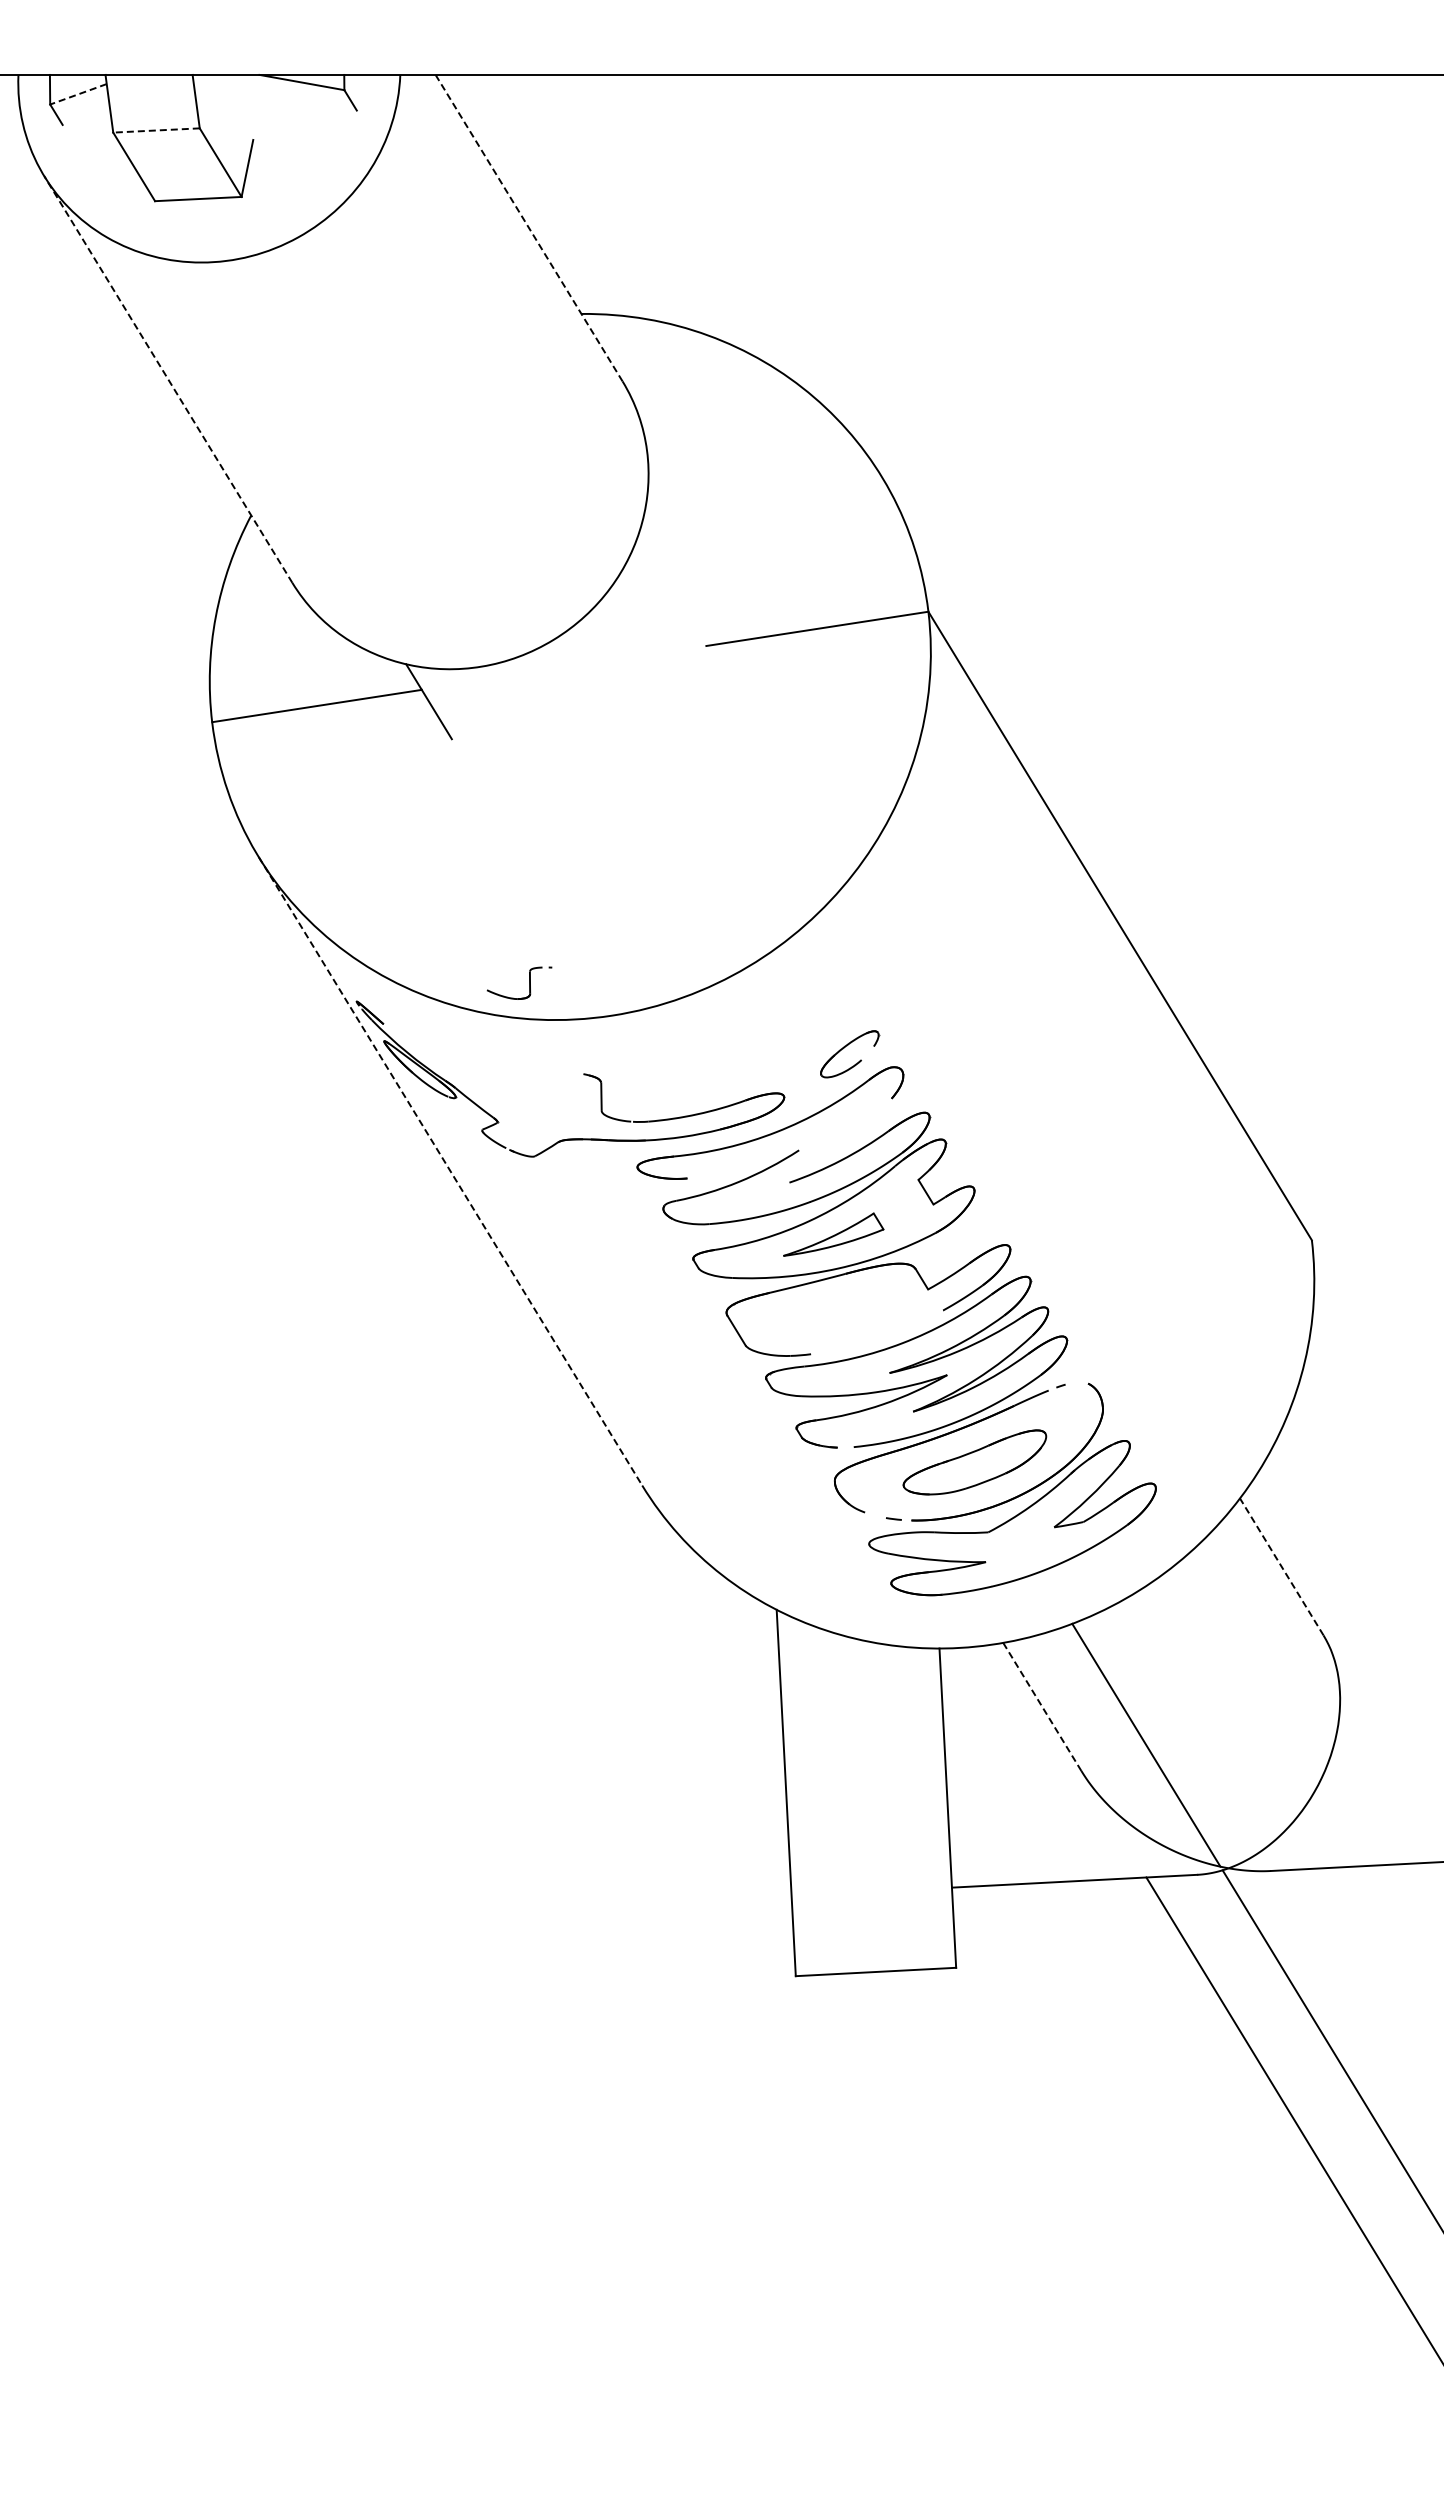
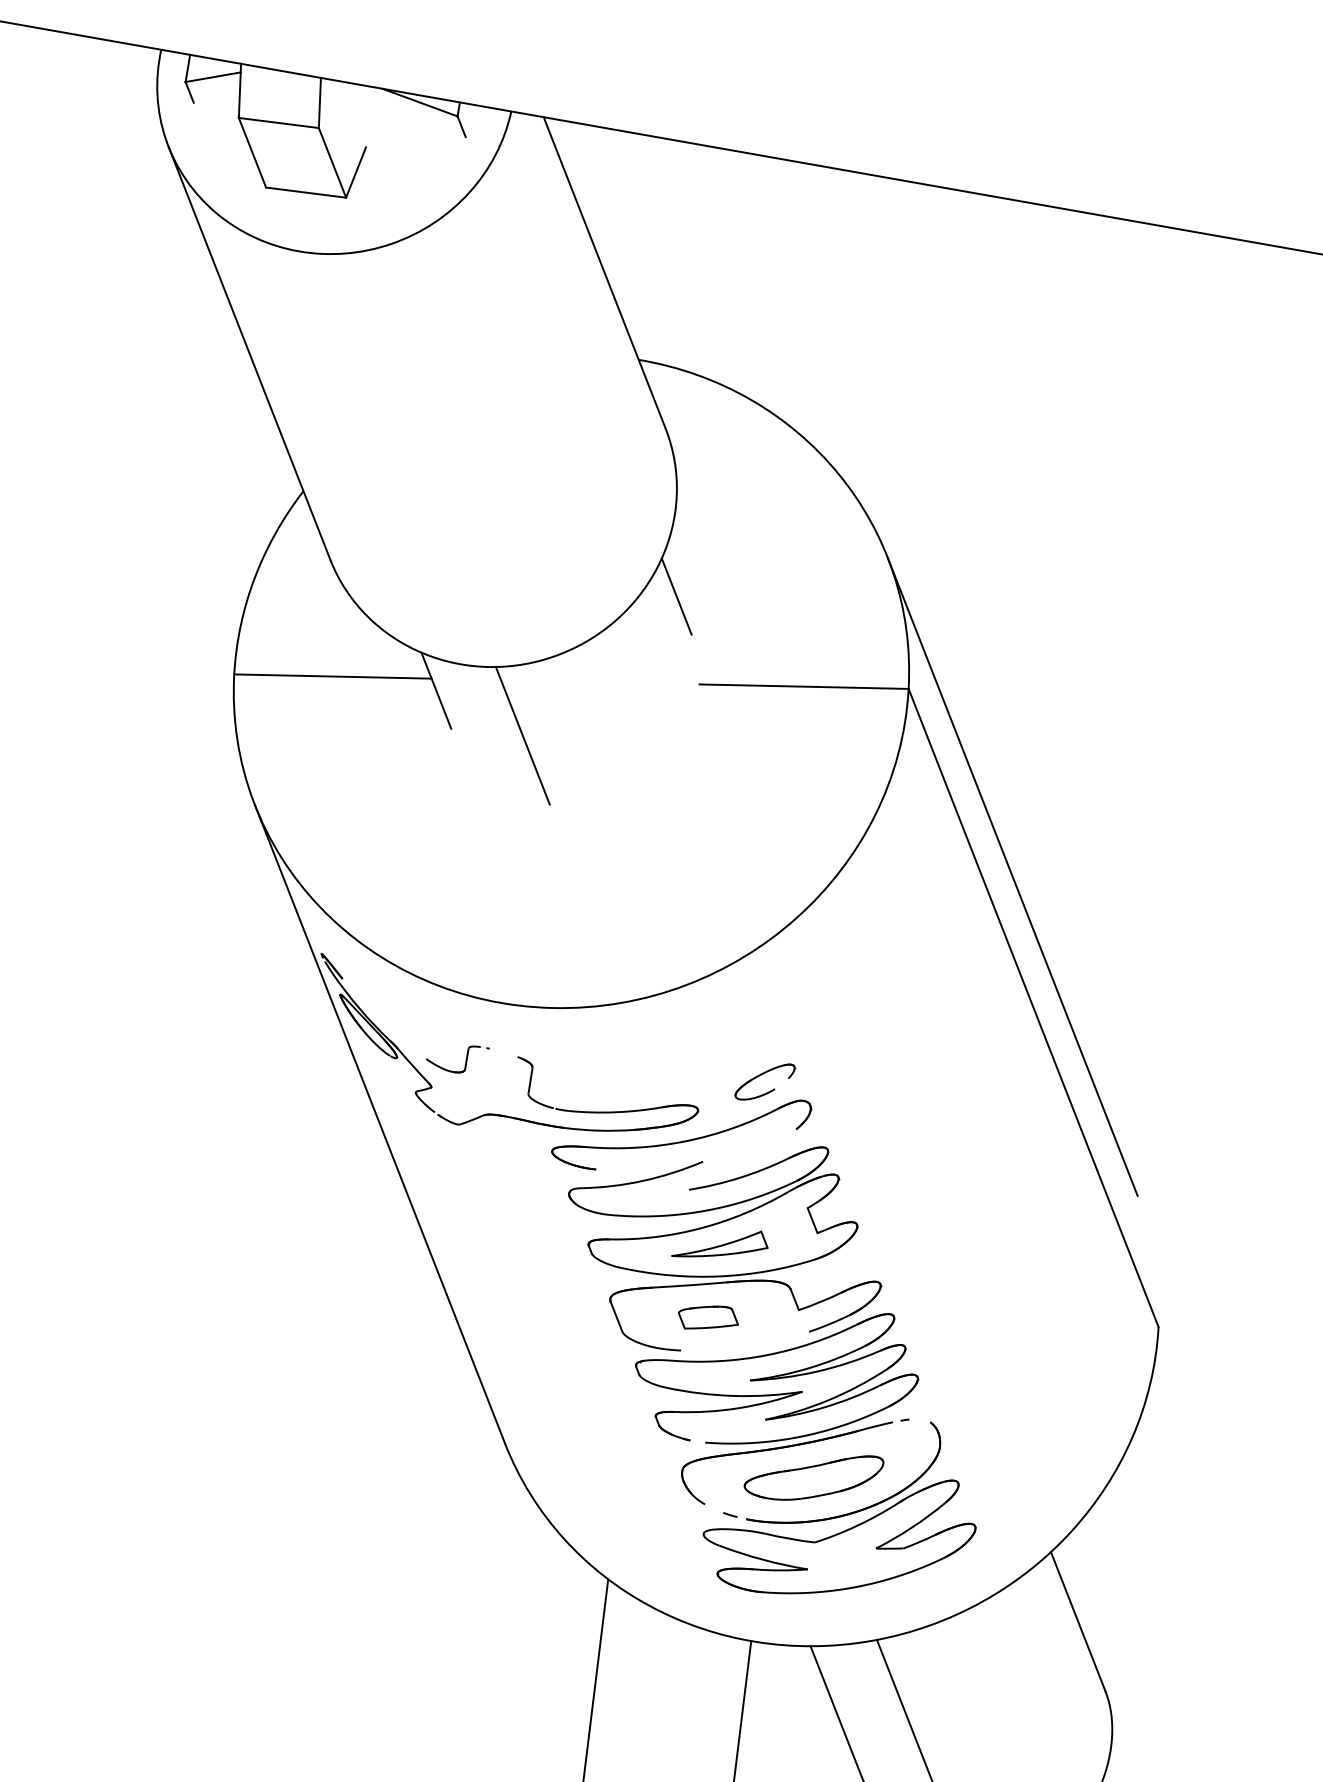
line: (78, 94) -> (213, 77), dashed -> solid
line: (156, 130) -> (278, 123), dashed -> solid
line: (529, 228) -> (604, 273), dashed -> solid
line: (168, 379) -> (249, 353), dashed -> solid
line: (665, 556) -> (676, 595), added
line: (528, 733) -> (522, 735), added
line: (1073, 790) -> (1012, 876), added
part: (529, 982) -> (466, 1058), moved
line: (450, 1171) -> (380, 1124), dashed -> solid
part: (833, 1315) -> (707, 1318), added
line: (1281, 1566) -> (1077, 1621), dashed -> solid
line: (1042, 1706) -> (836, 1710), dashed -> solid

